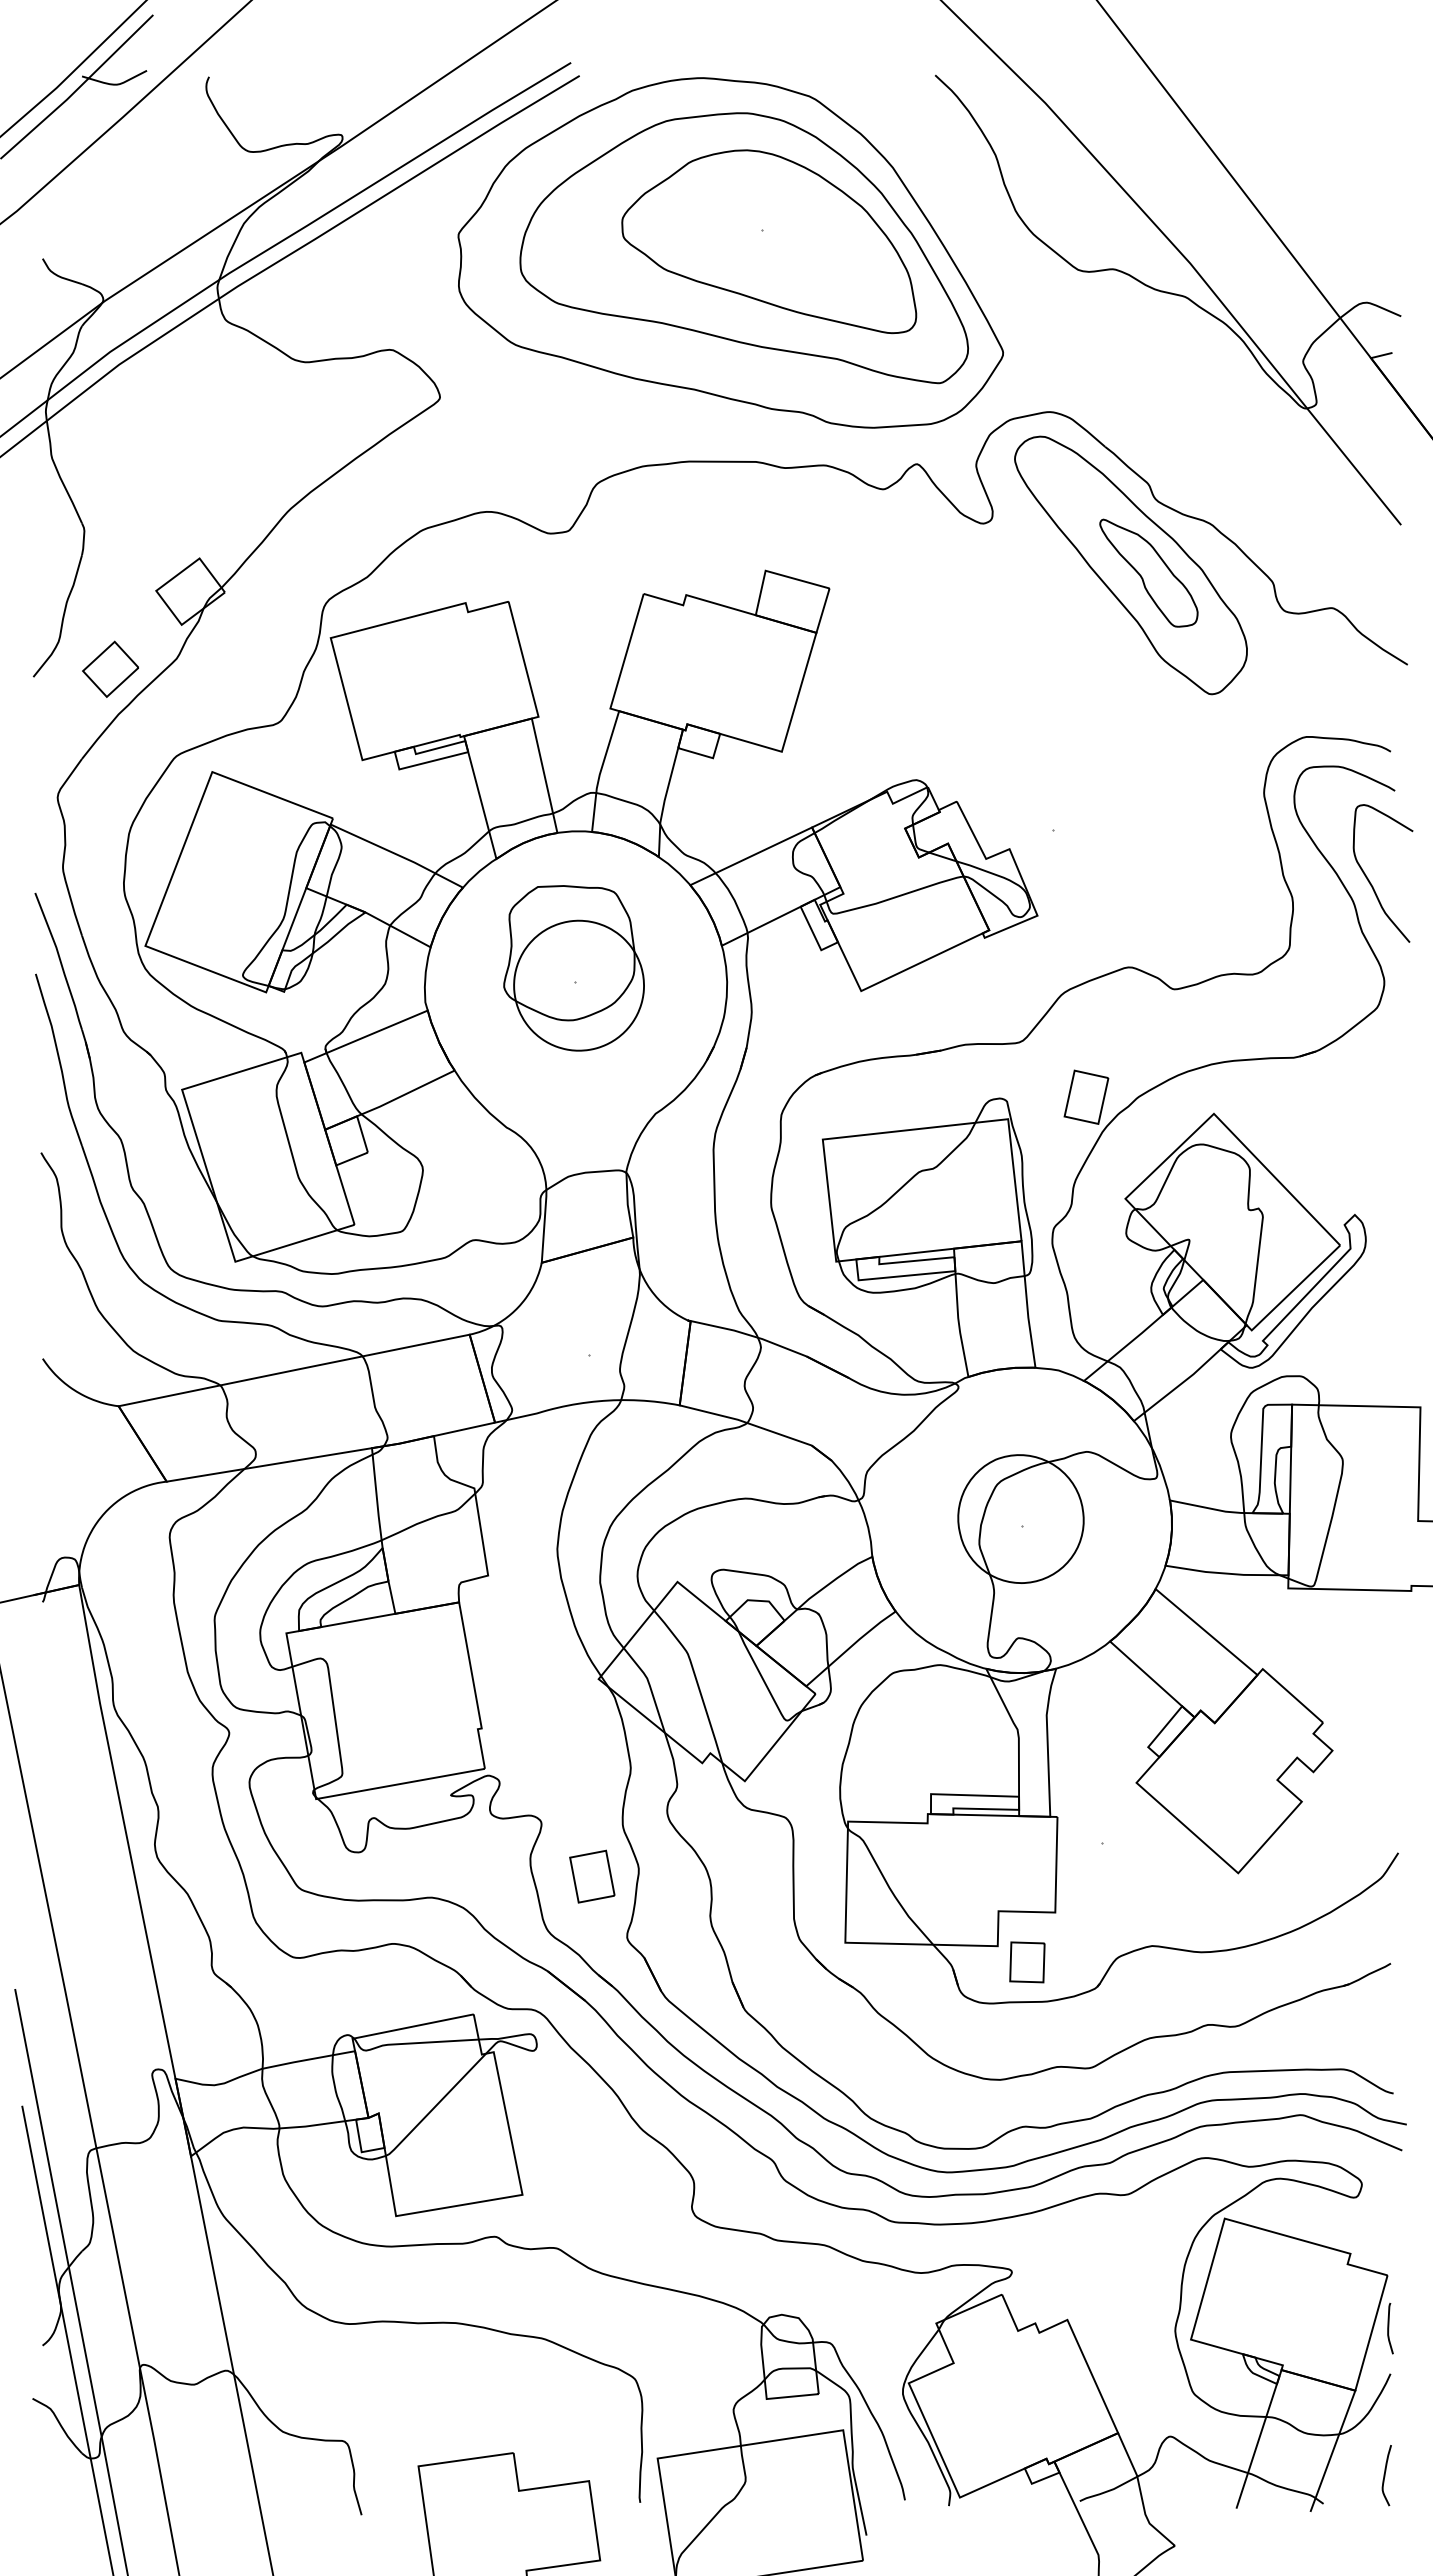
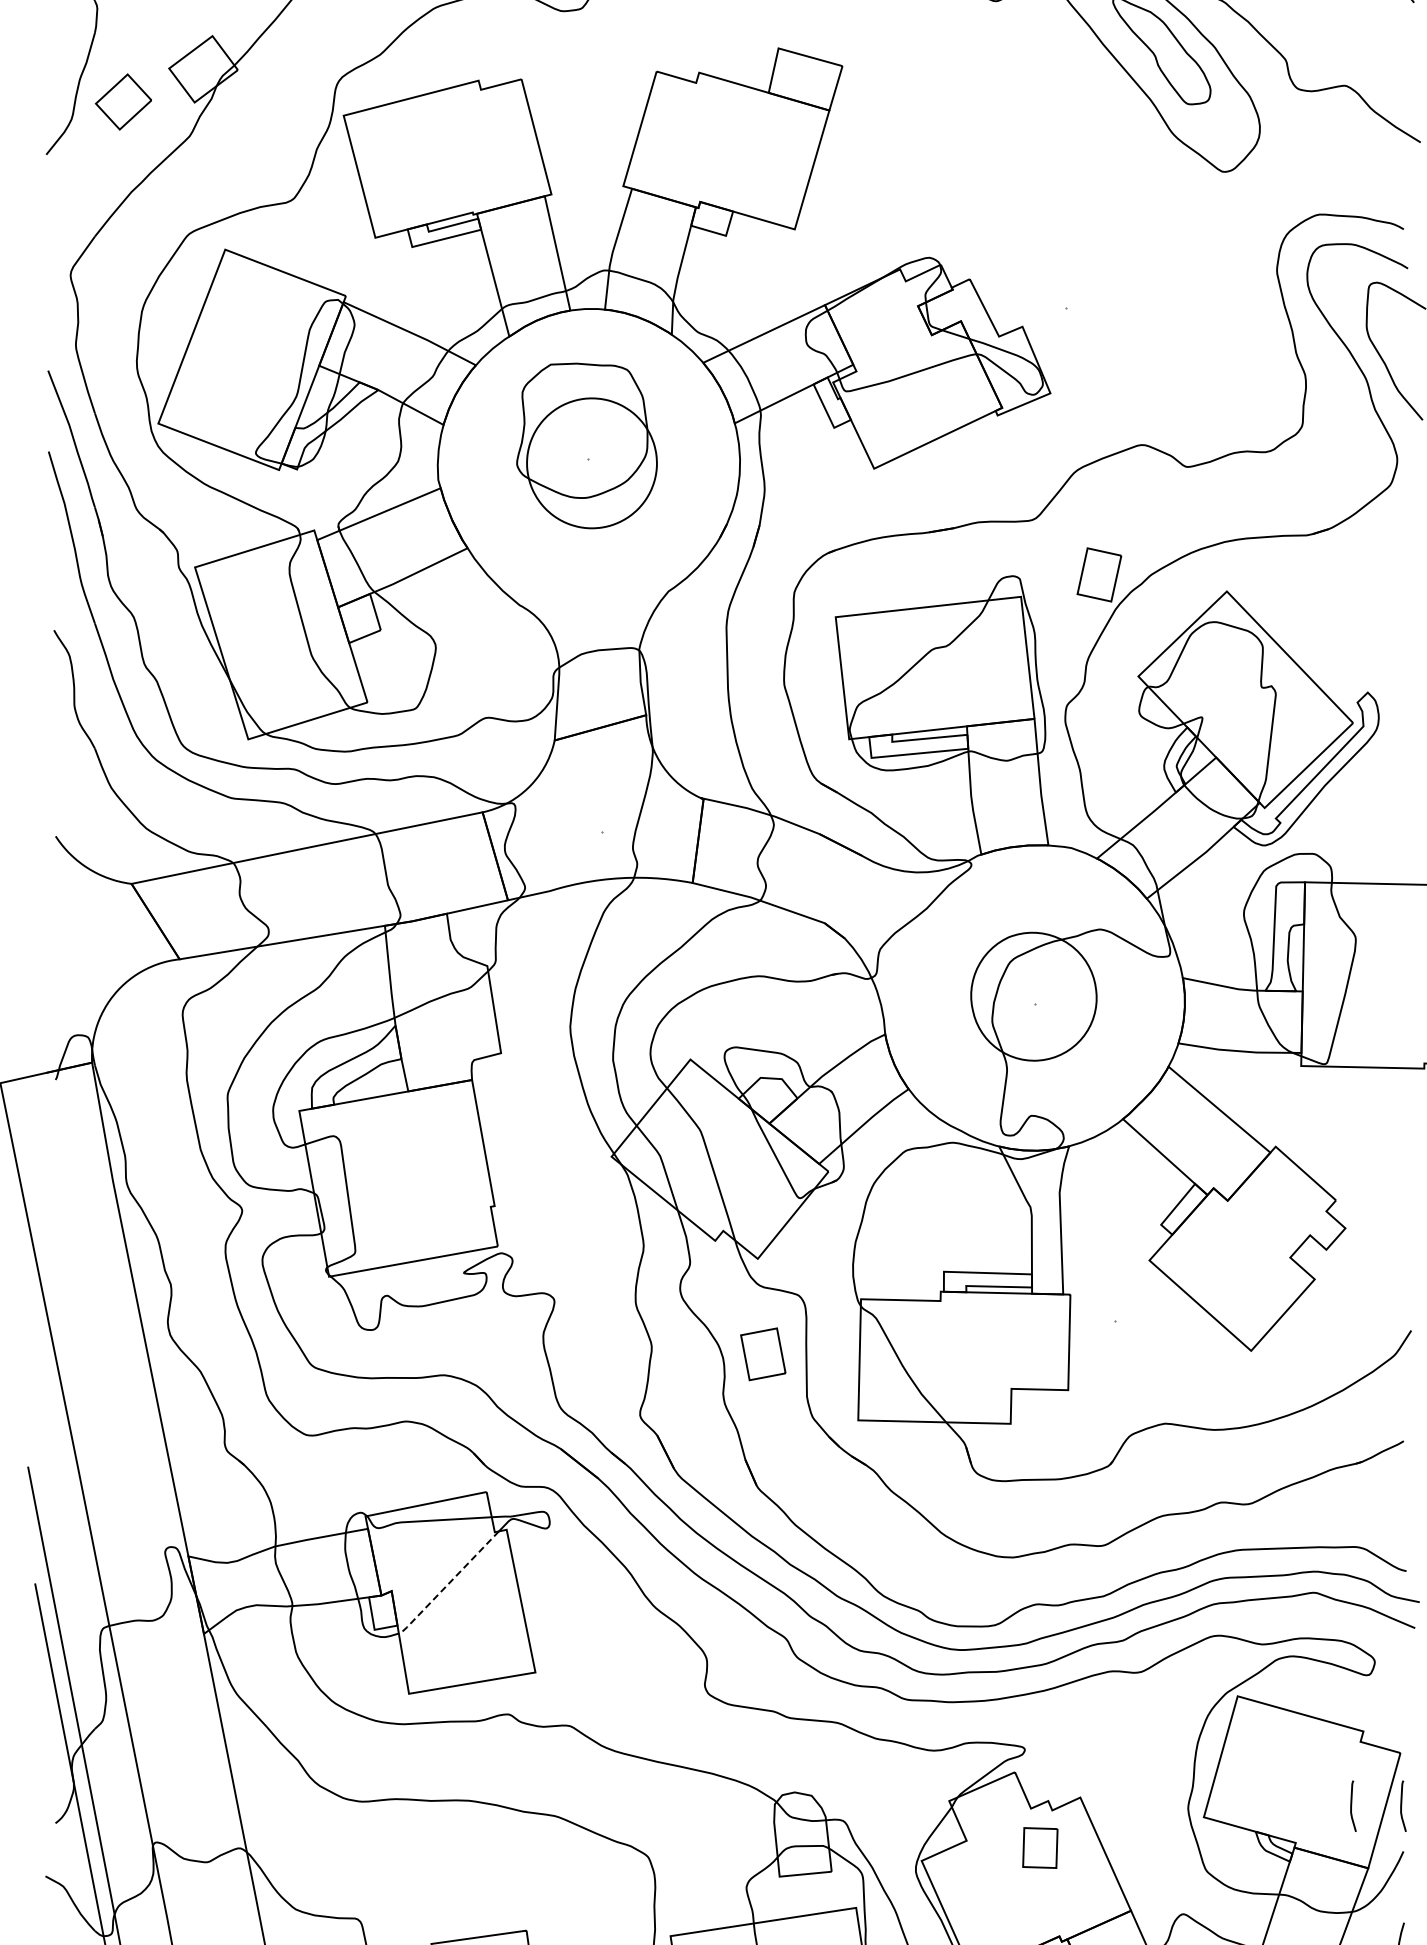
part: (110, 668) -> (123, 101), moved
part: (592, 1876) -> (763, 1354), moved
part: (1027, 1962) -> (1040, 1848), moved
line: (435, 2106) -> (448, 1584), solid -> dashed
curve: (1339, 2328) -> (1352, 1806), added

